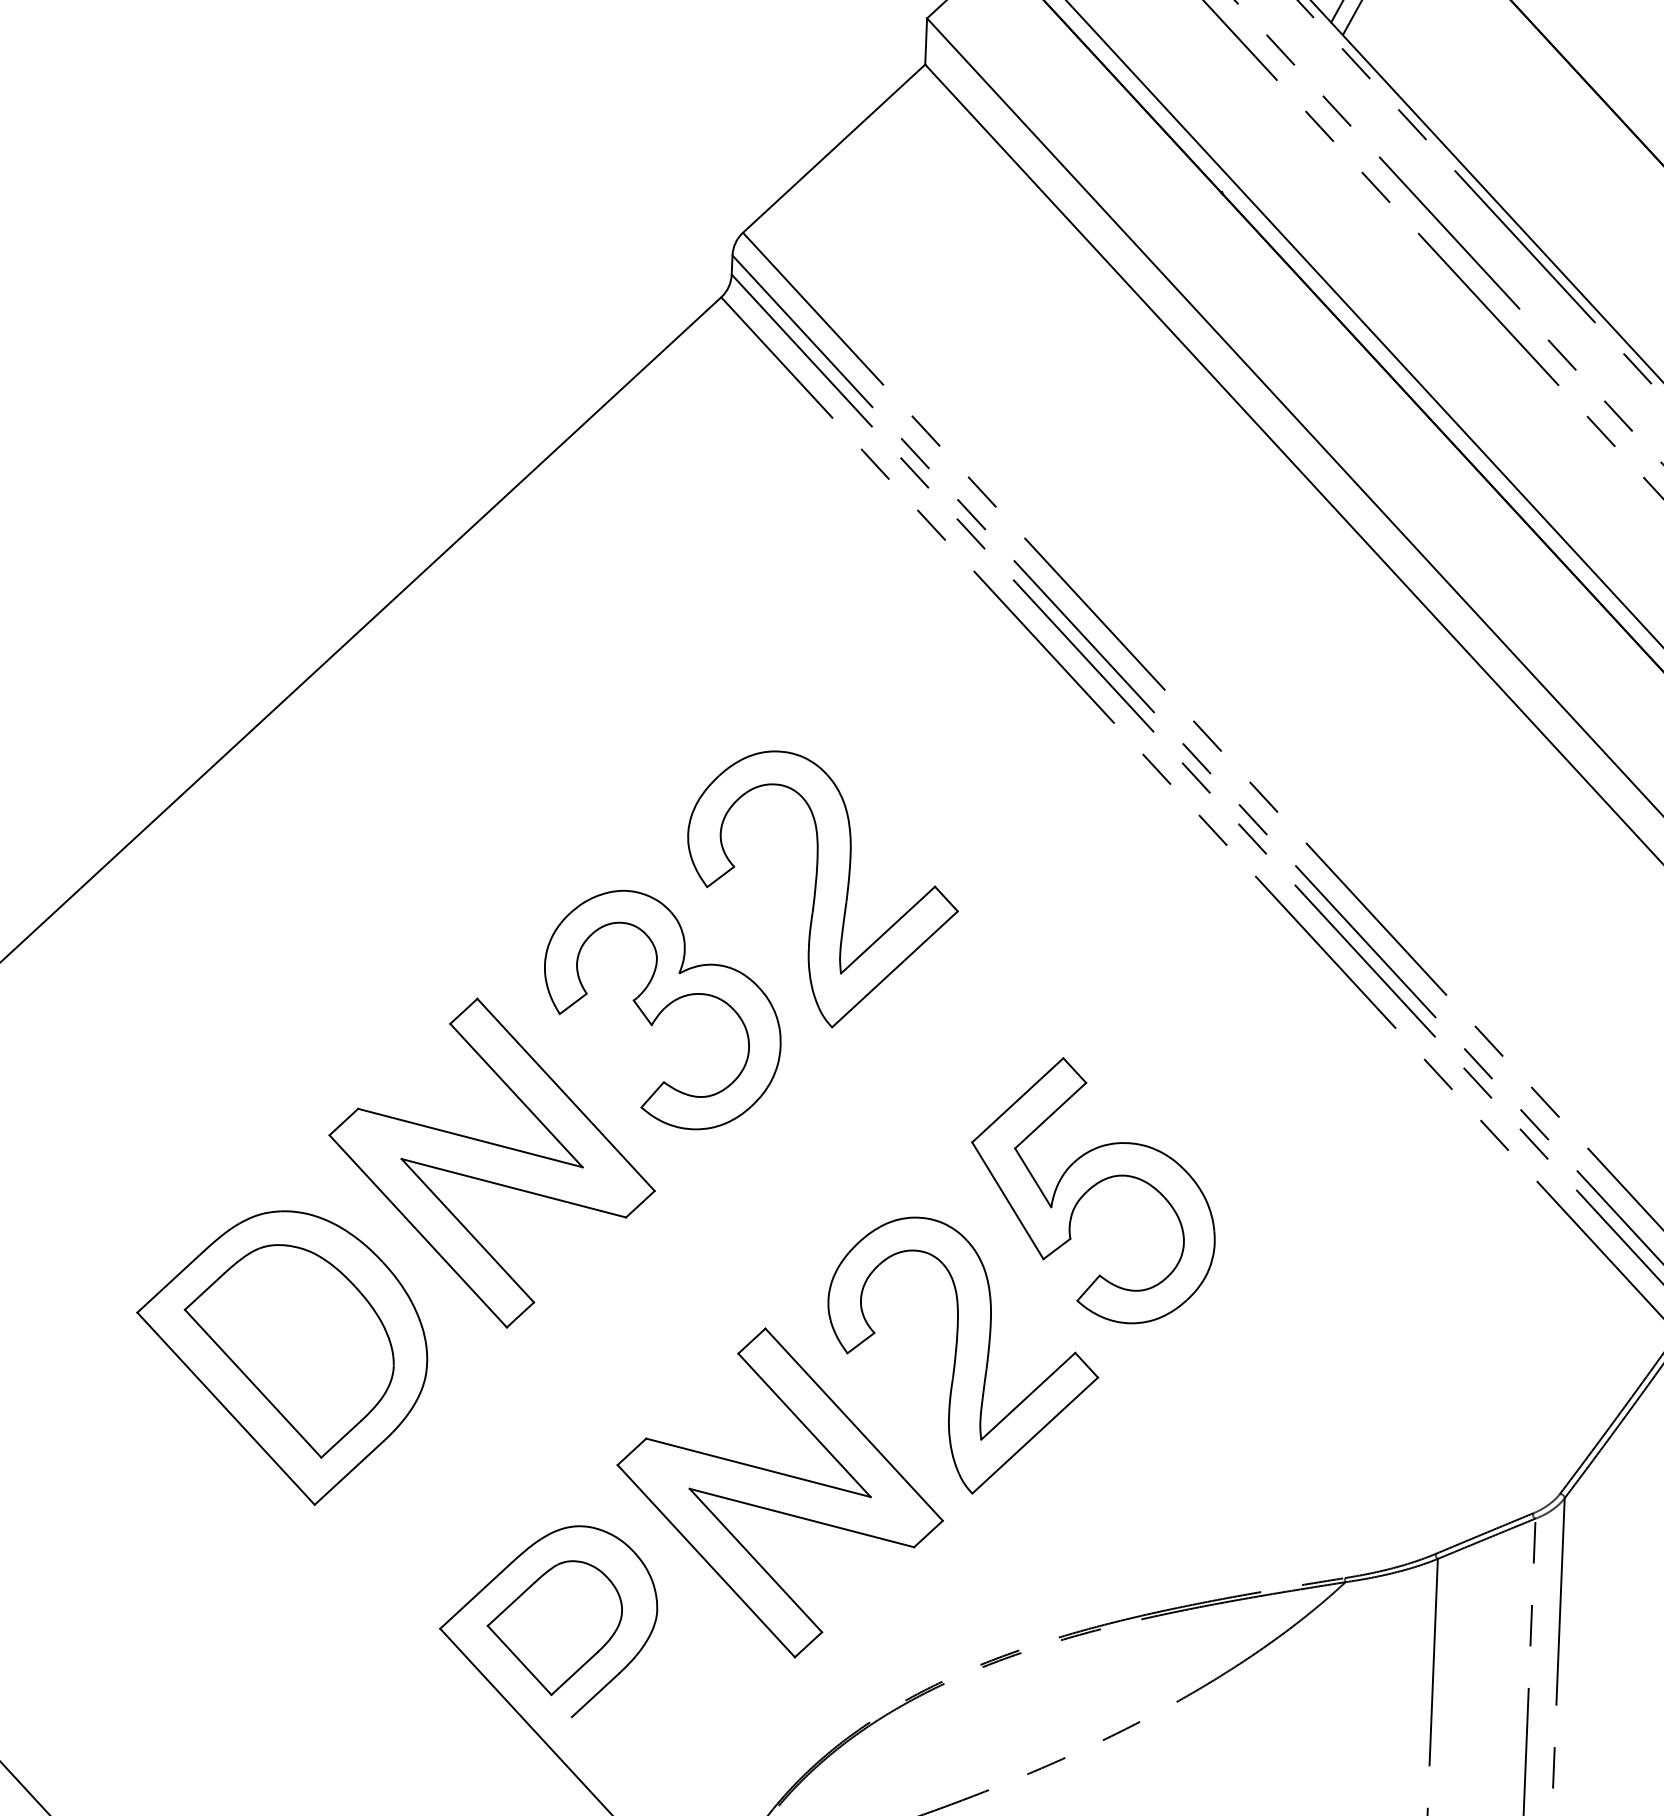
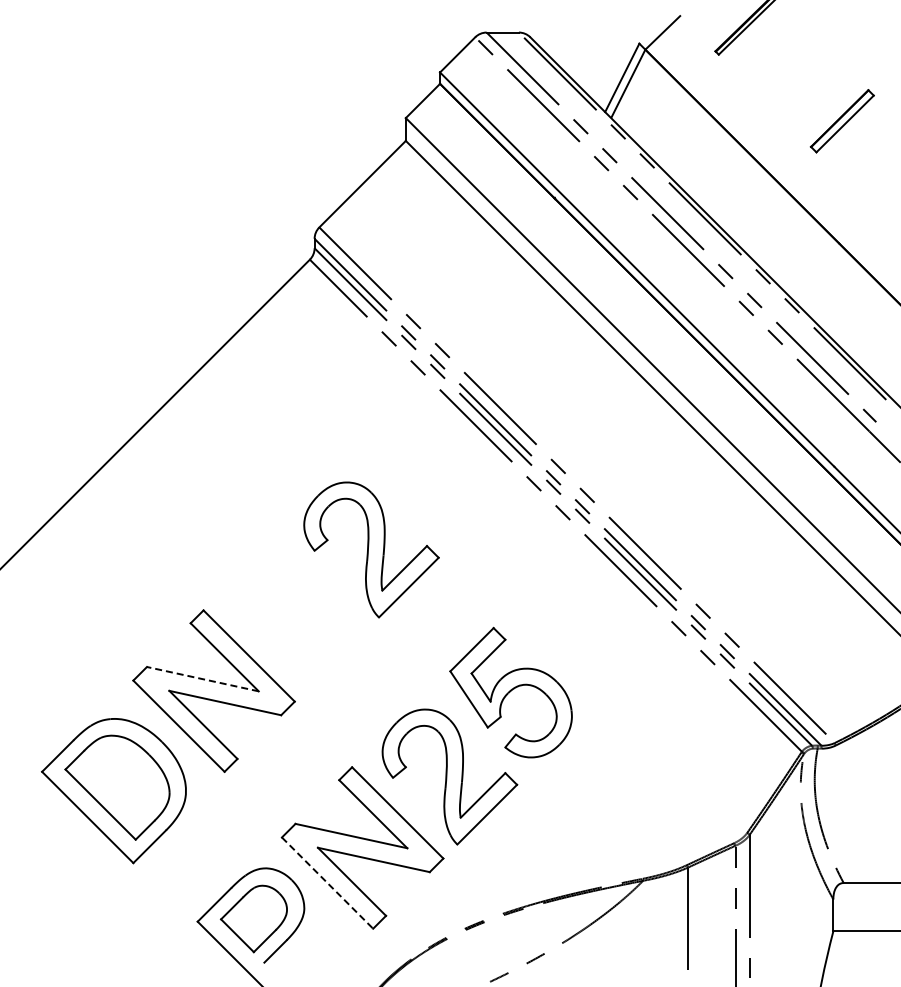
part: (661, 1010) -> (294, 612), removed
line: (469, 1138) -> (202, 679), solid -> dashed
line: (706, 1561) -> (327, 883), solid -> dashed

